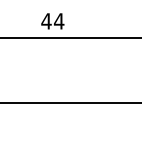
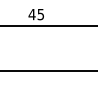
text: (58, 21) -> (40, 14), 44 -> 45

